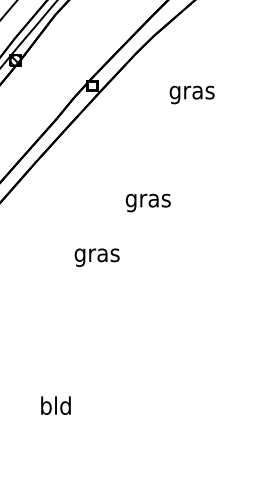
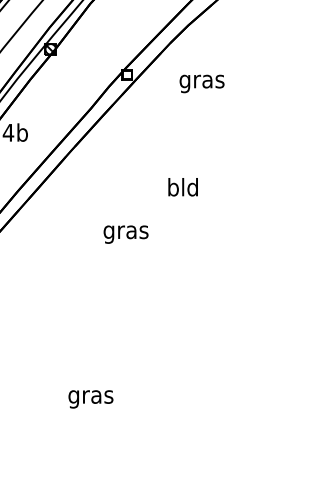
text: (191, 94) -> (201, 83), moved
text: (147, 200) -> (182, 189), gras -> bld
text: (96, 257) -> (125, 234), moved
text: (55, 407) -> (90, 396), bld -> gras

